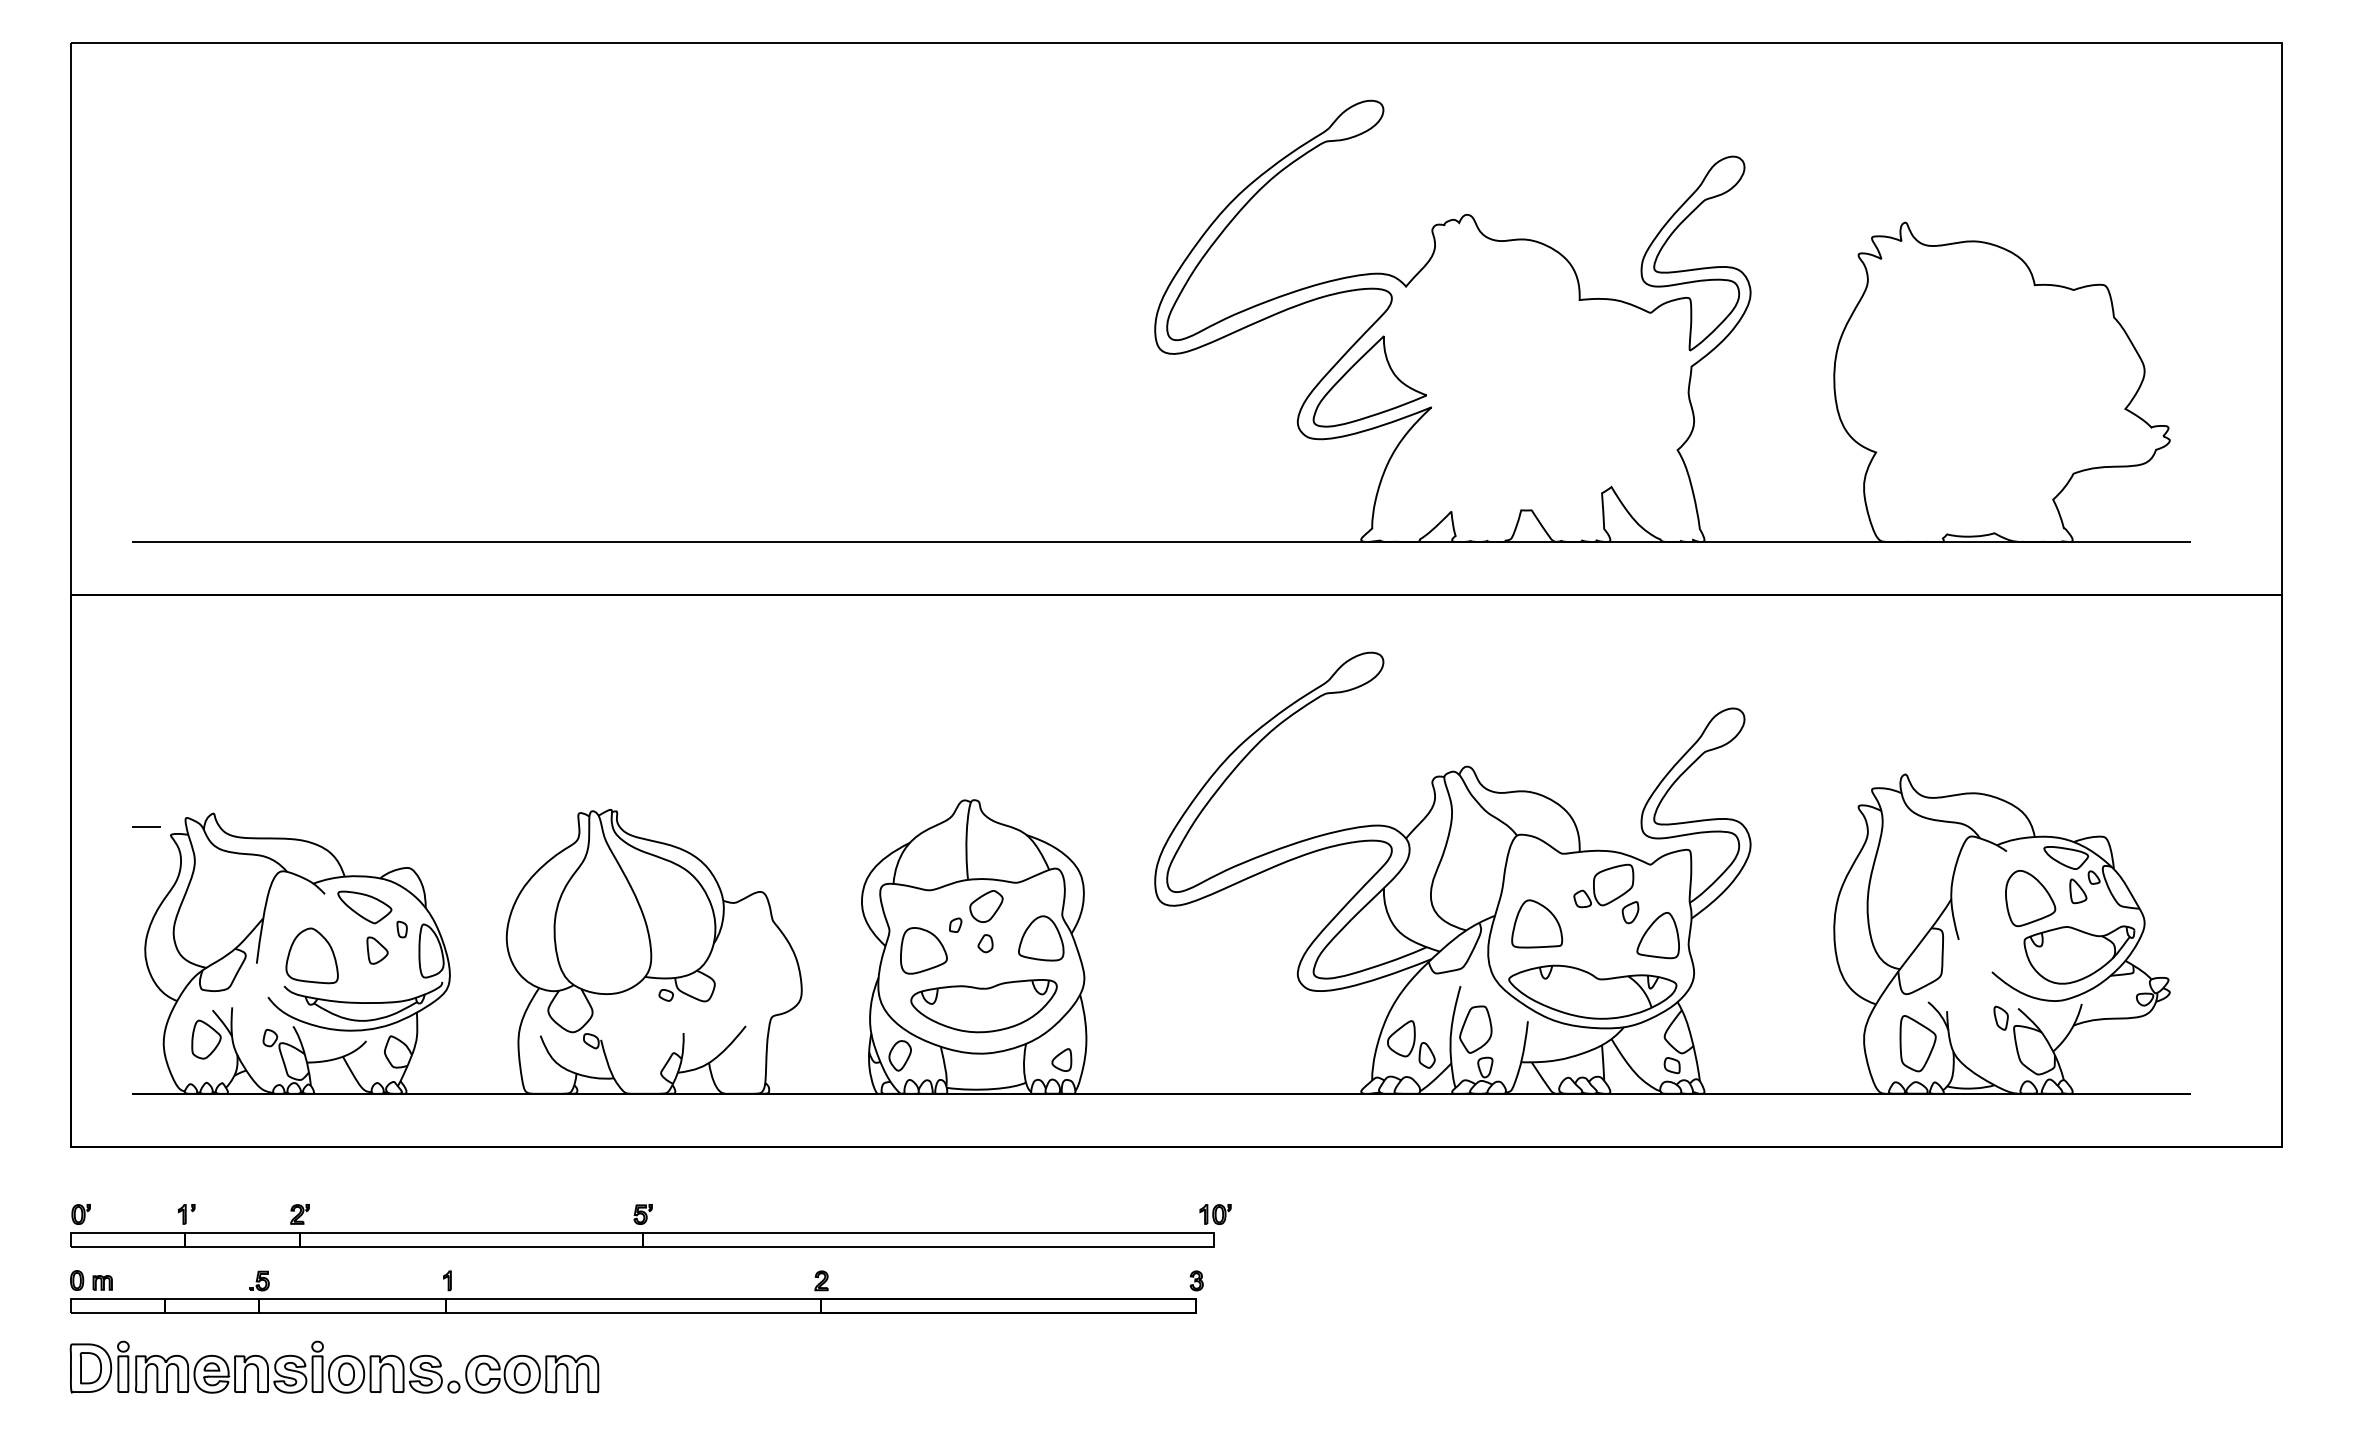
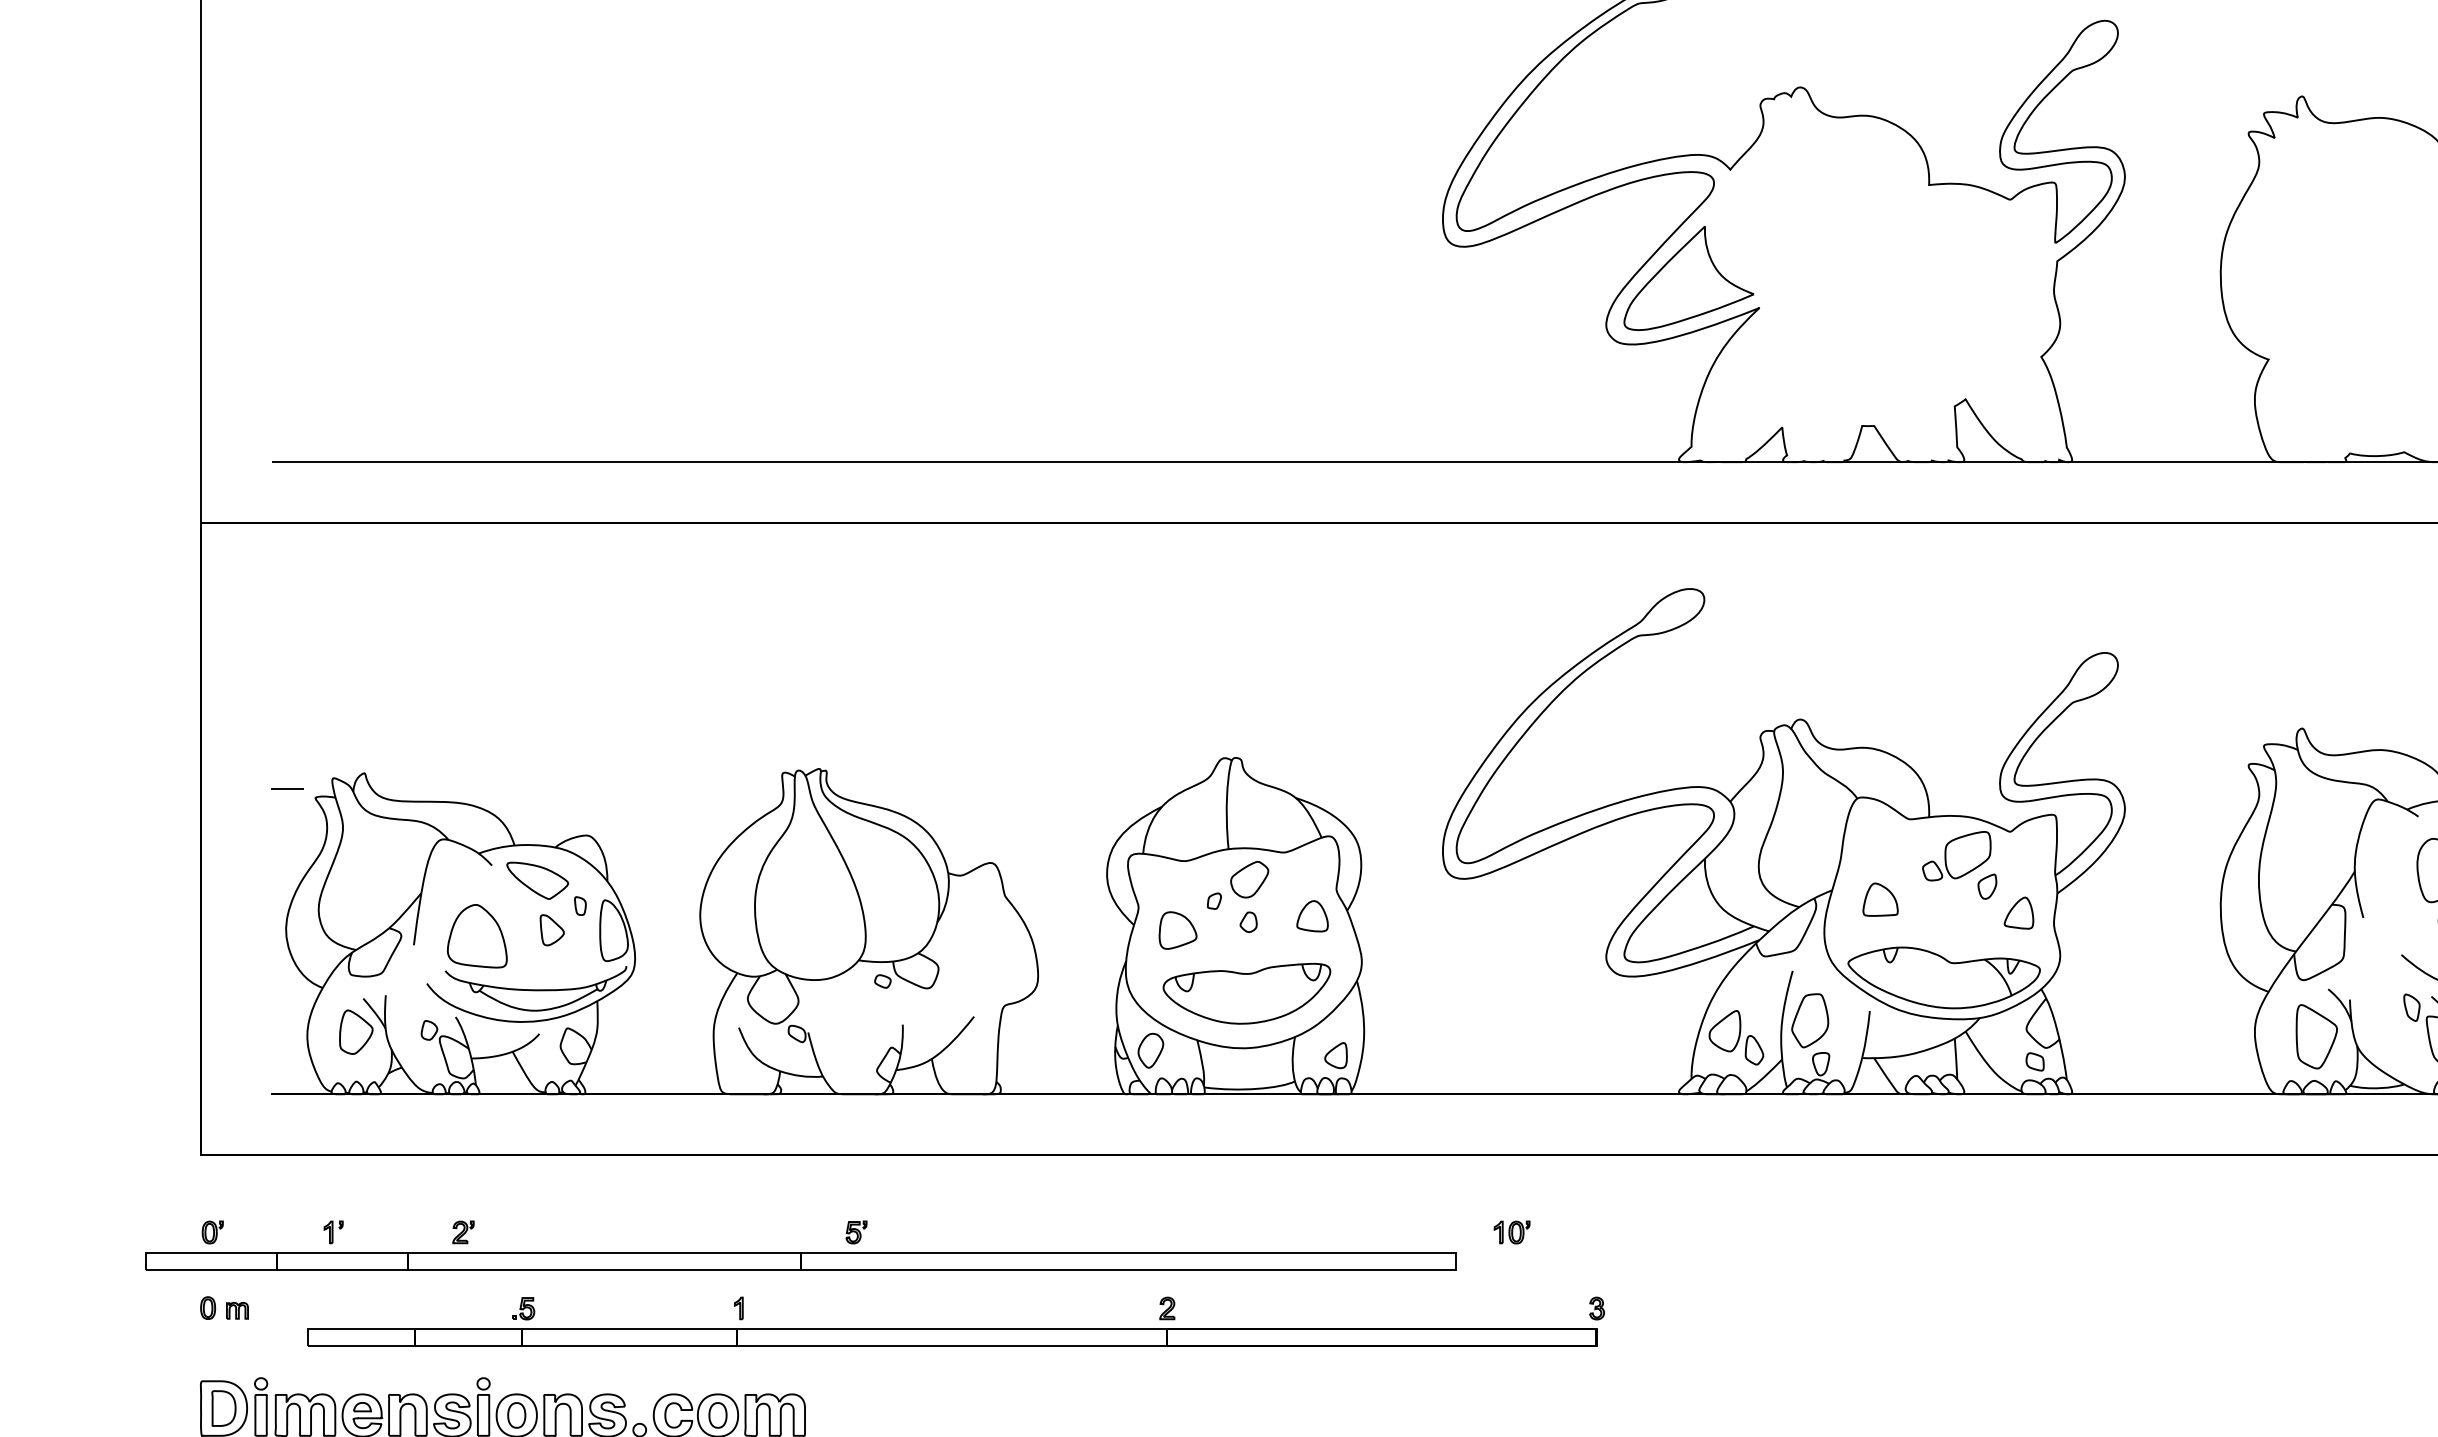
part: (1537, 923) -> (1880, 899), size x0.6
part: (1657, 935) -> (2018, 912), size x0.6
part: (1041, 938) -> (1312, 916), size x0.6
part: (923, 950) -> (1177, 930), size x0.7
part: (642, 1239) -> (800, 1261), moved
part: (636, 1298) -> (955, 1328), moved

